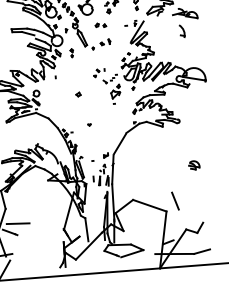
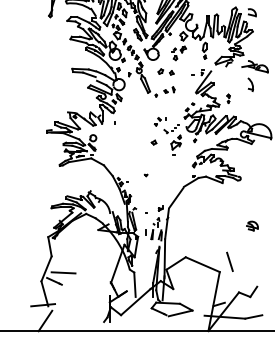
part: (100, 24) -> (165, 71), size x1.4
part: (71, 52) -> (228, 98), moved
part: (77, 94) -> (153, 142), moved

